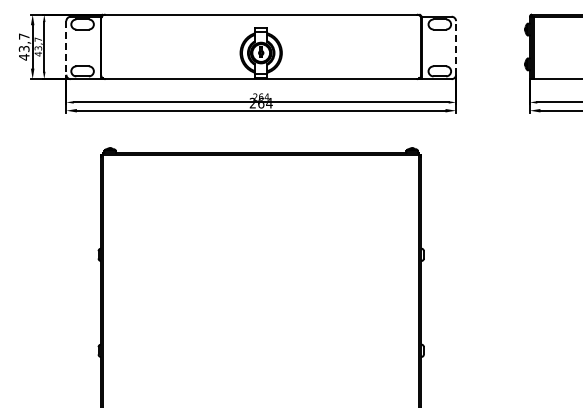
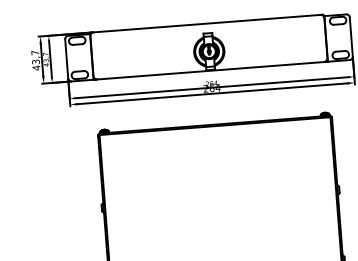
line: (66, 47) -> (66, 58), dashed -> solid
line: (456, 47) -> (351, 36), dashed -> solid

